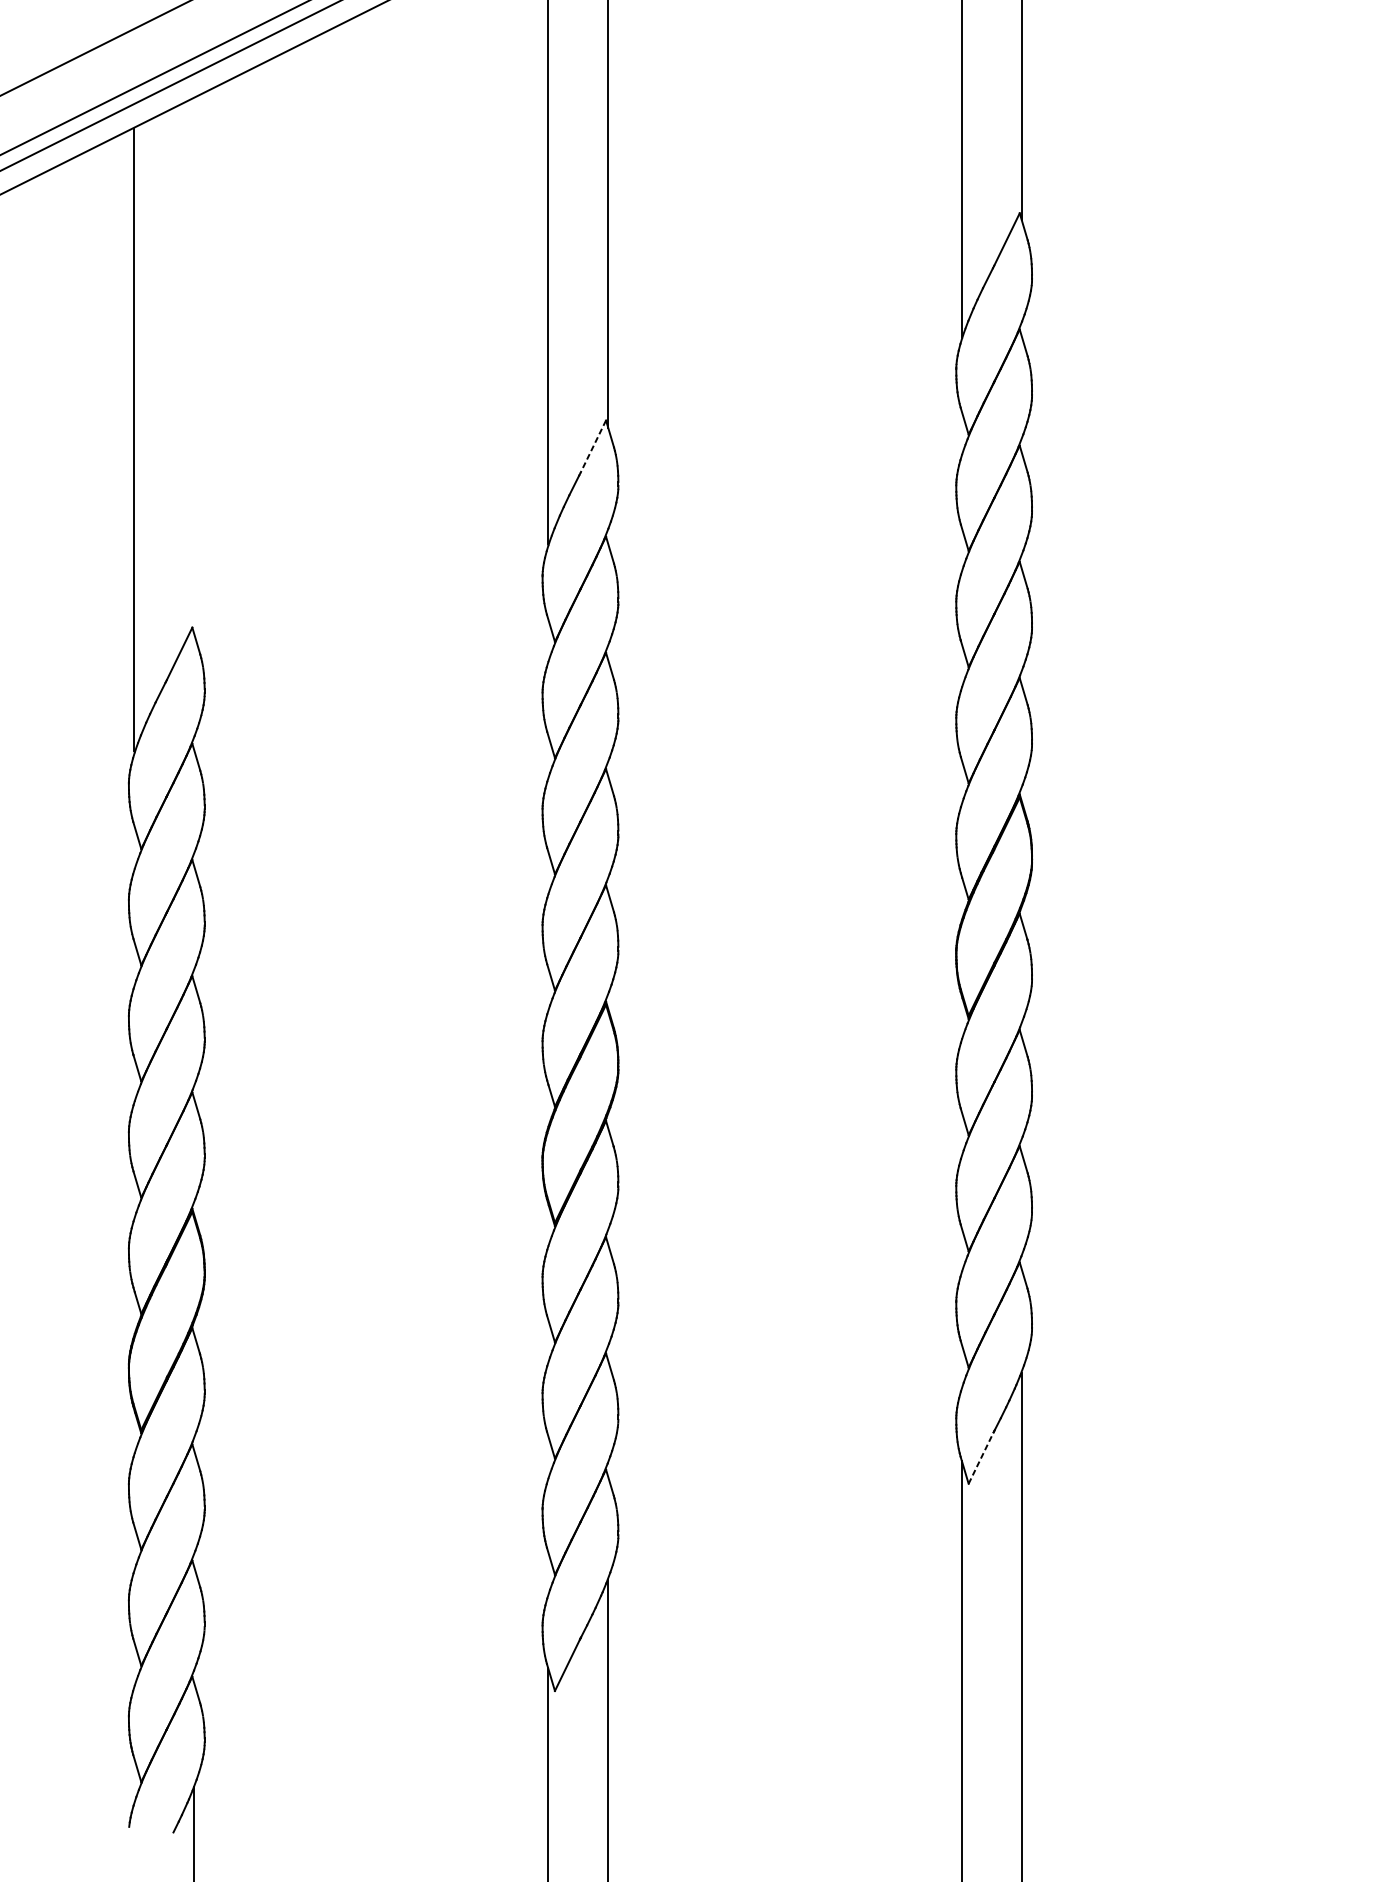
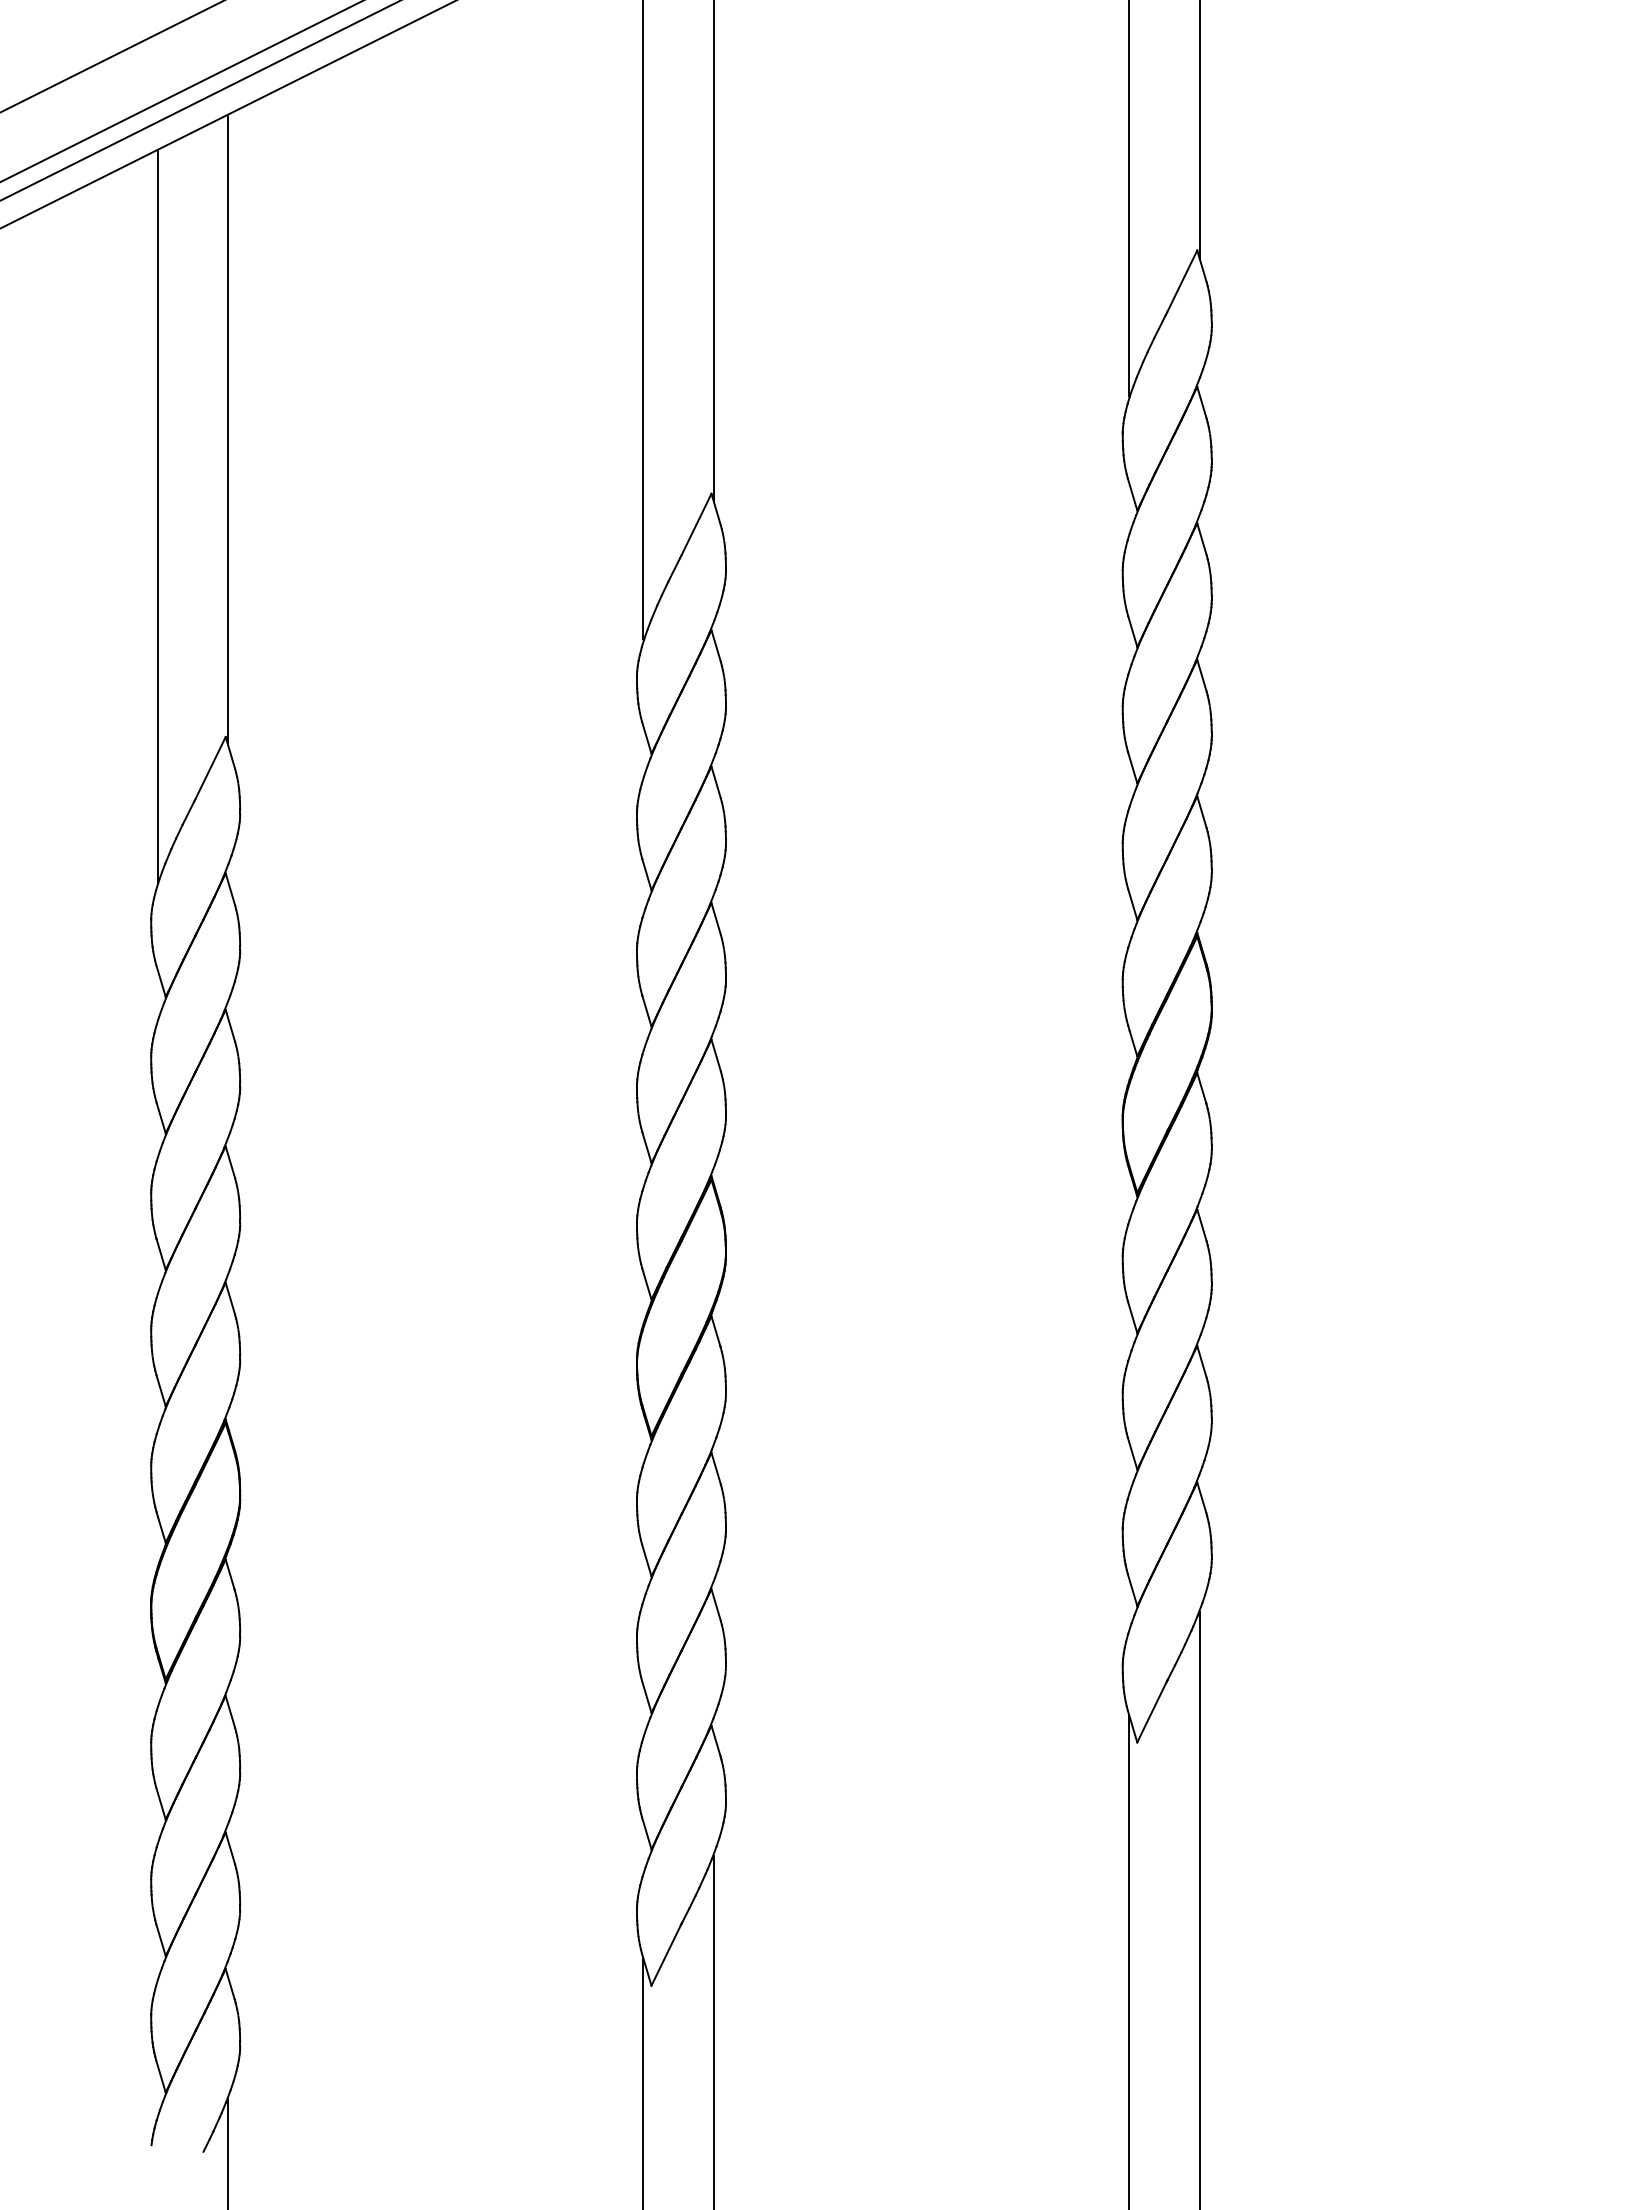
line: (194, 366) -> (228, 430), added
line: (593, 447) -> (696, 525), dashed -> solid
line: (981, 1457) -> (1152, 1711), dashed -> solid

